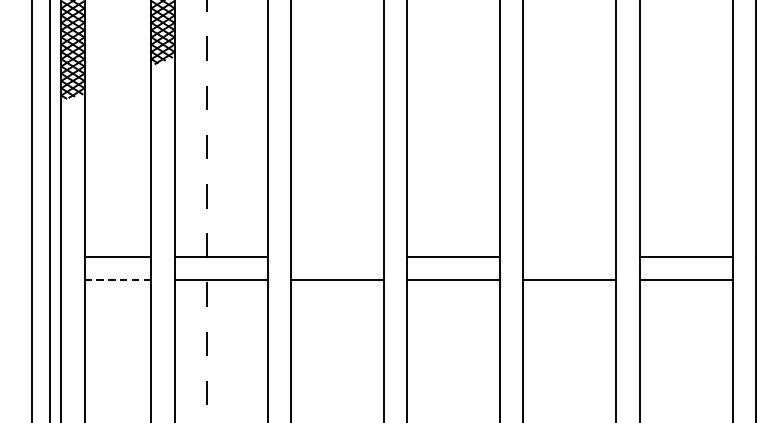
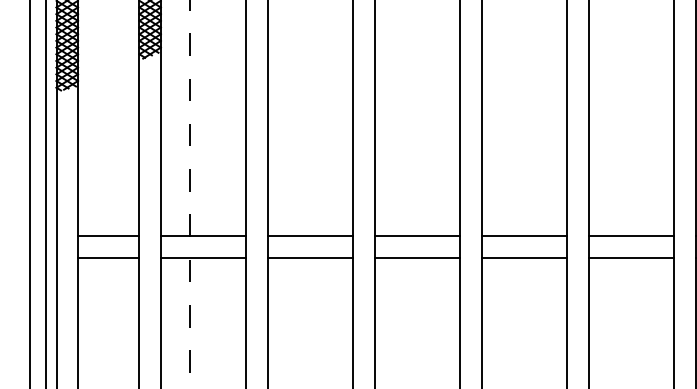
line: (337, 257) -> (310, 236), added
line: (569, 257) -> (524, 236), added
line: (117, 279) -> (108, 257), dashed -> solid

